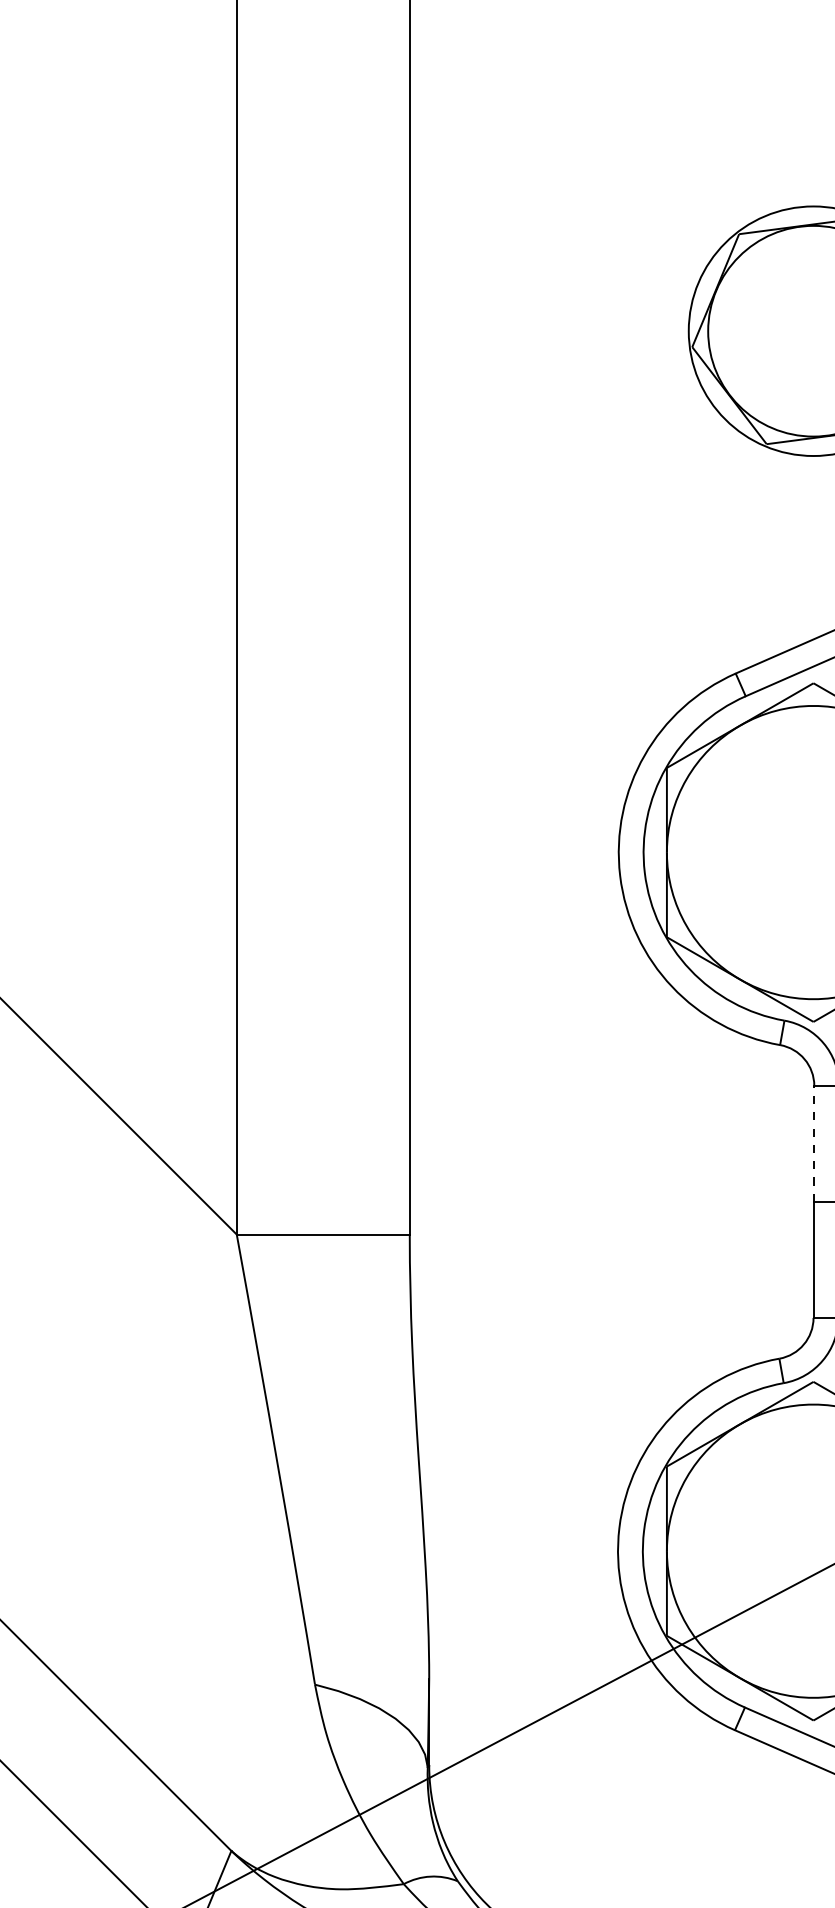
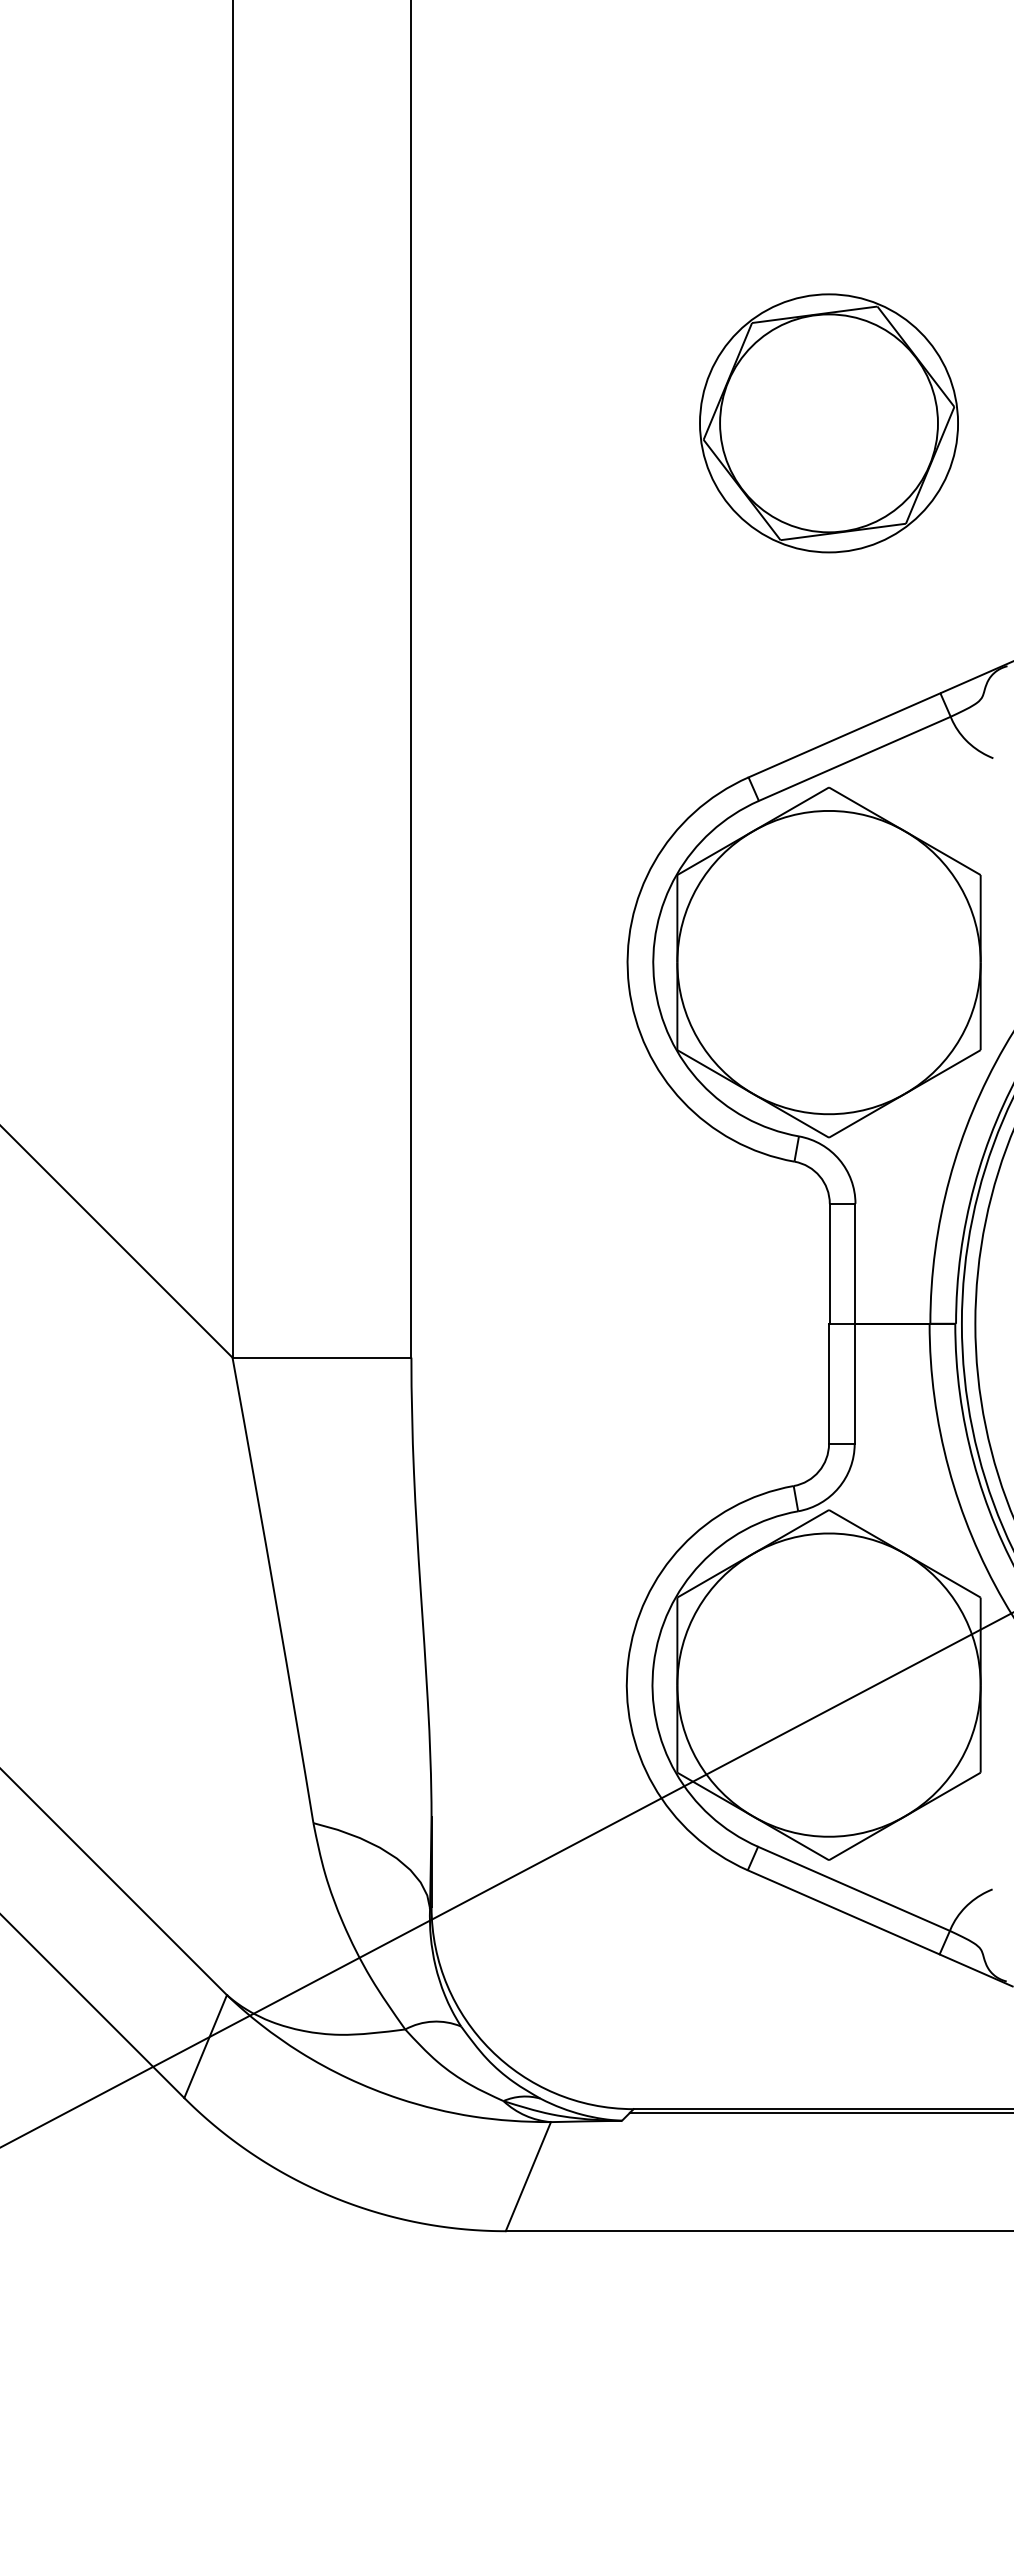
line: (813, 1143) -> (829, 1263), dashed -> solid

